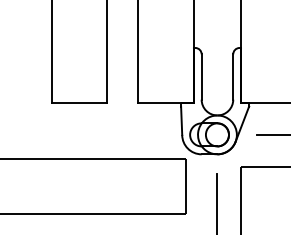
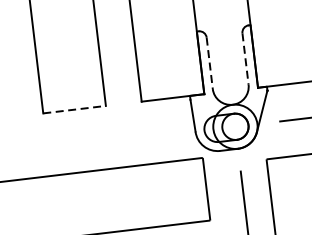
line: (201, 76) -> (209, 62), solid -> dashed
line: (233, 76) -> (245, 58), solid -> dashed
line: (79, 103) -> (74, 109), solid -> dashed

